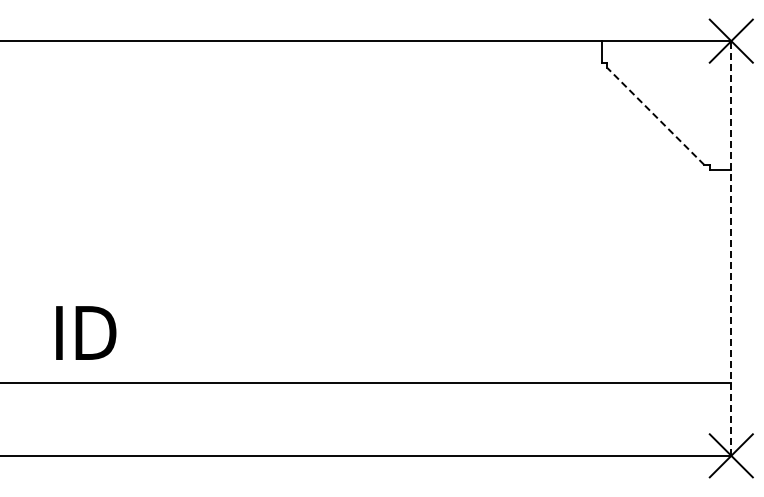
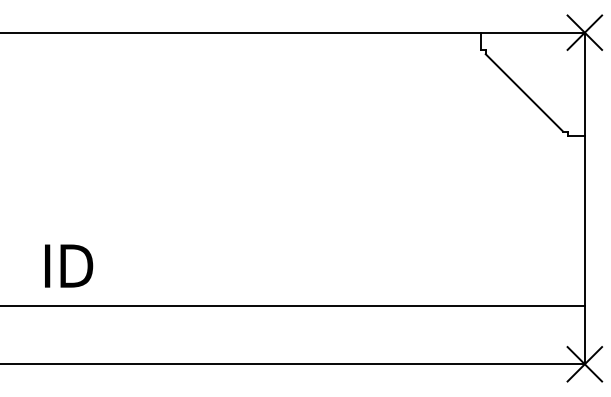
line: (655, 116) -> (524, 92), dashed -> solid
line: (731, 247) -> (584, 197), dashed -> solid

